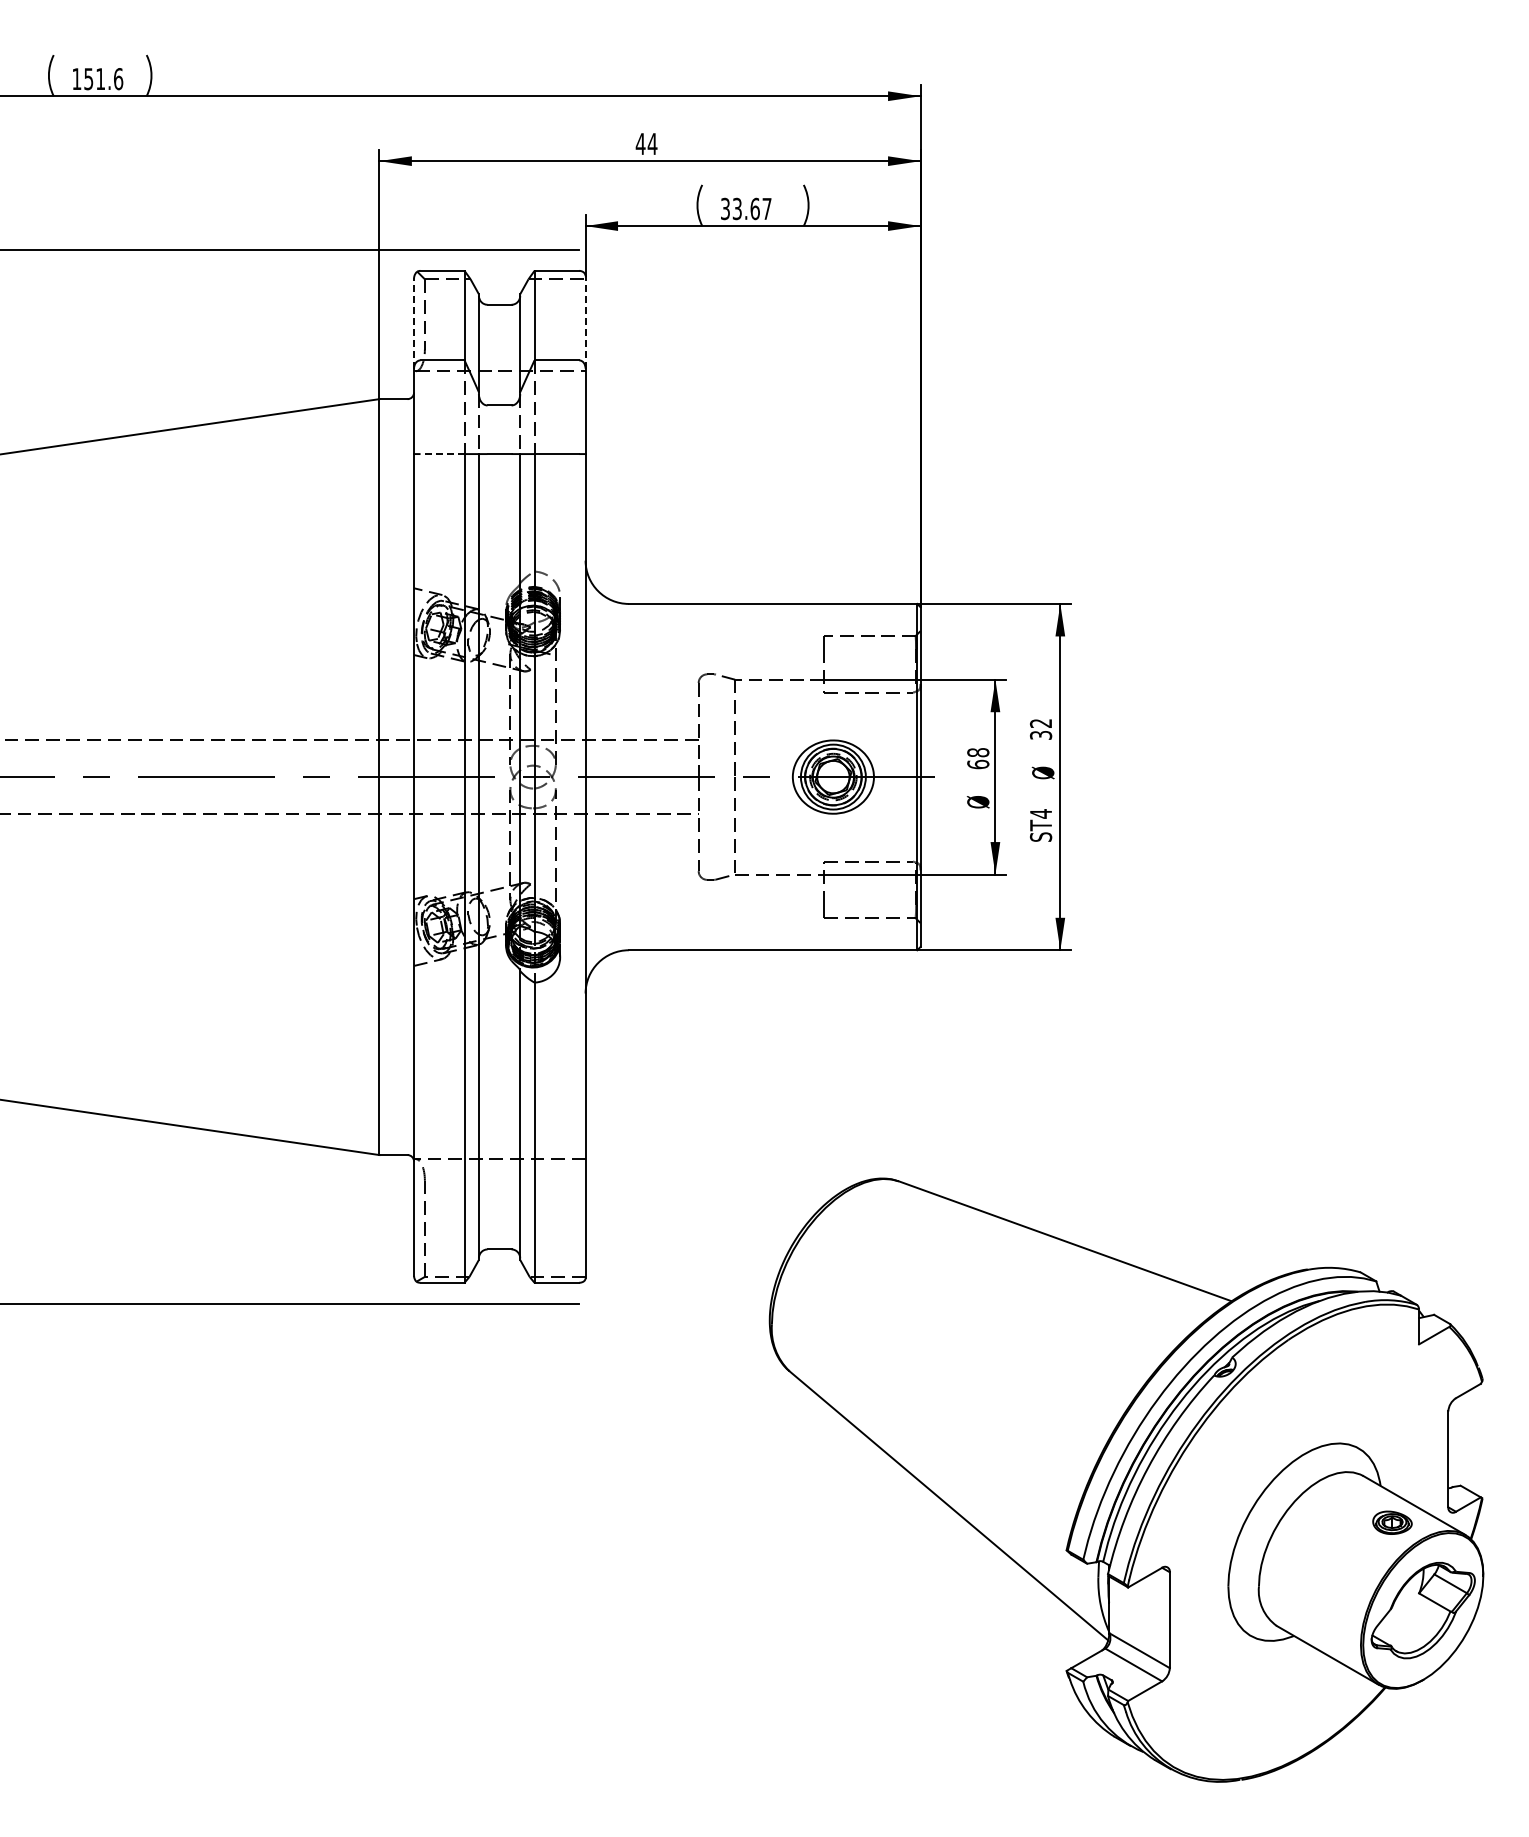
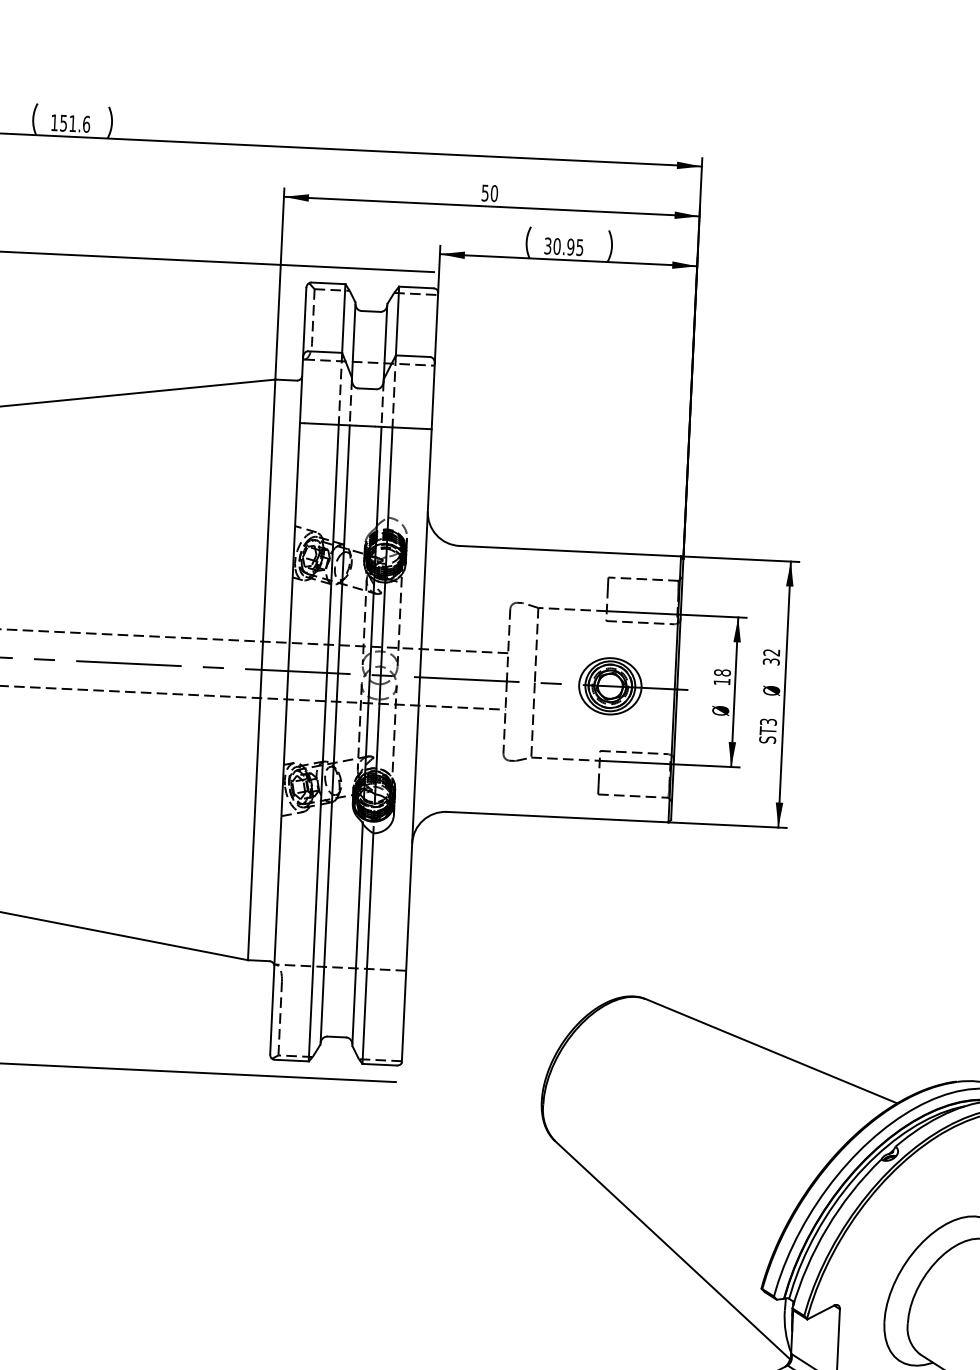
text: (646, 143) -> (489, 192), 44 -> 50
text: (751, 208) -> (568, 246), 33.67 -> 30.95
line: (585, 321) -> (436, 327), dashed -> solid
line: (414, 322) -> (305, 322), dashed -> solid
line: (442, 454) -> (321, 424), dashed -> solid
text: (978, 764) -> (722, 681), 68 -> 18
text: (1040, 813) -> (768, 721), ST4 -> ST3

